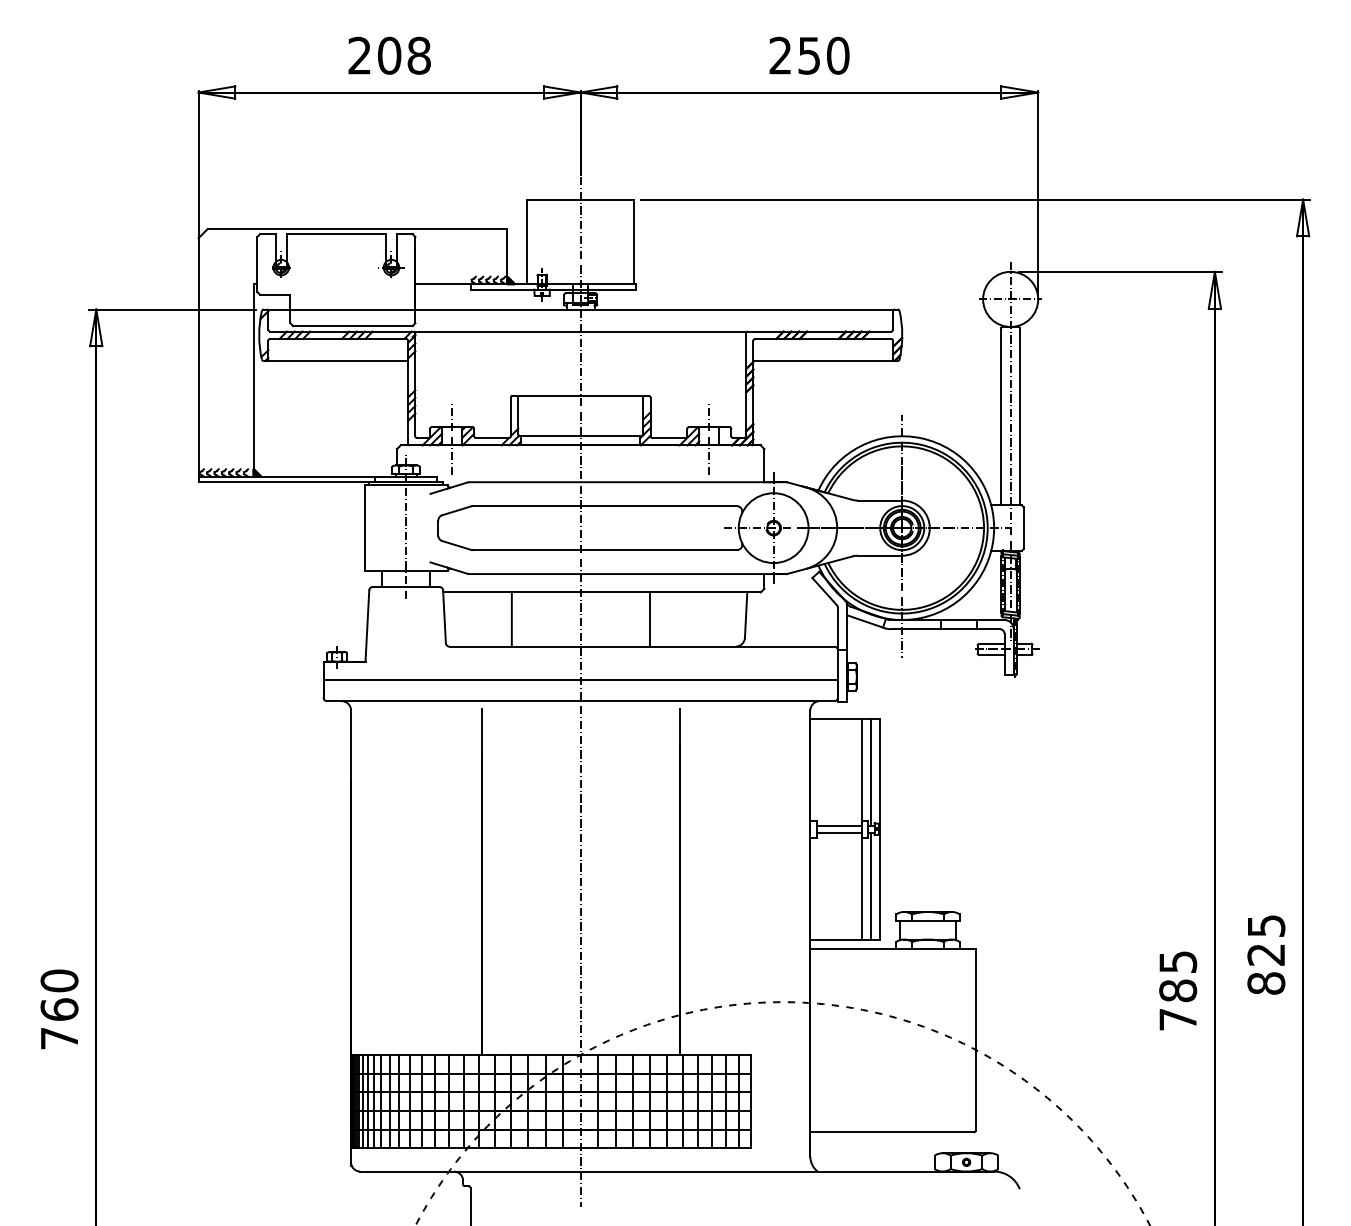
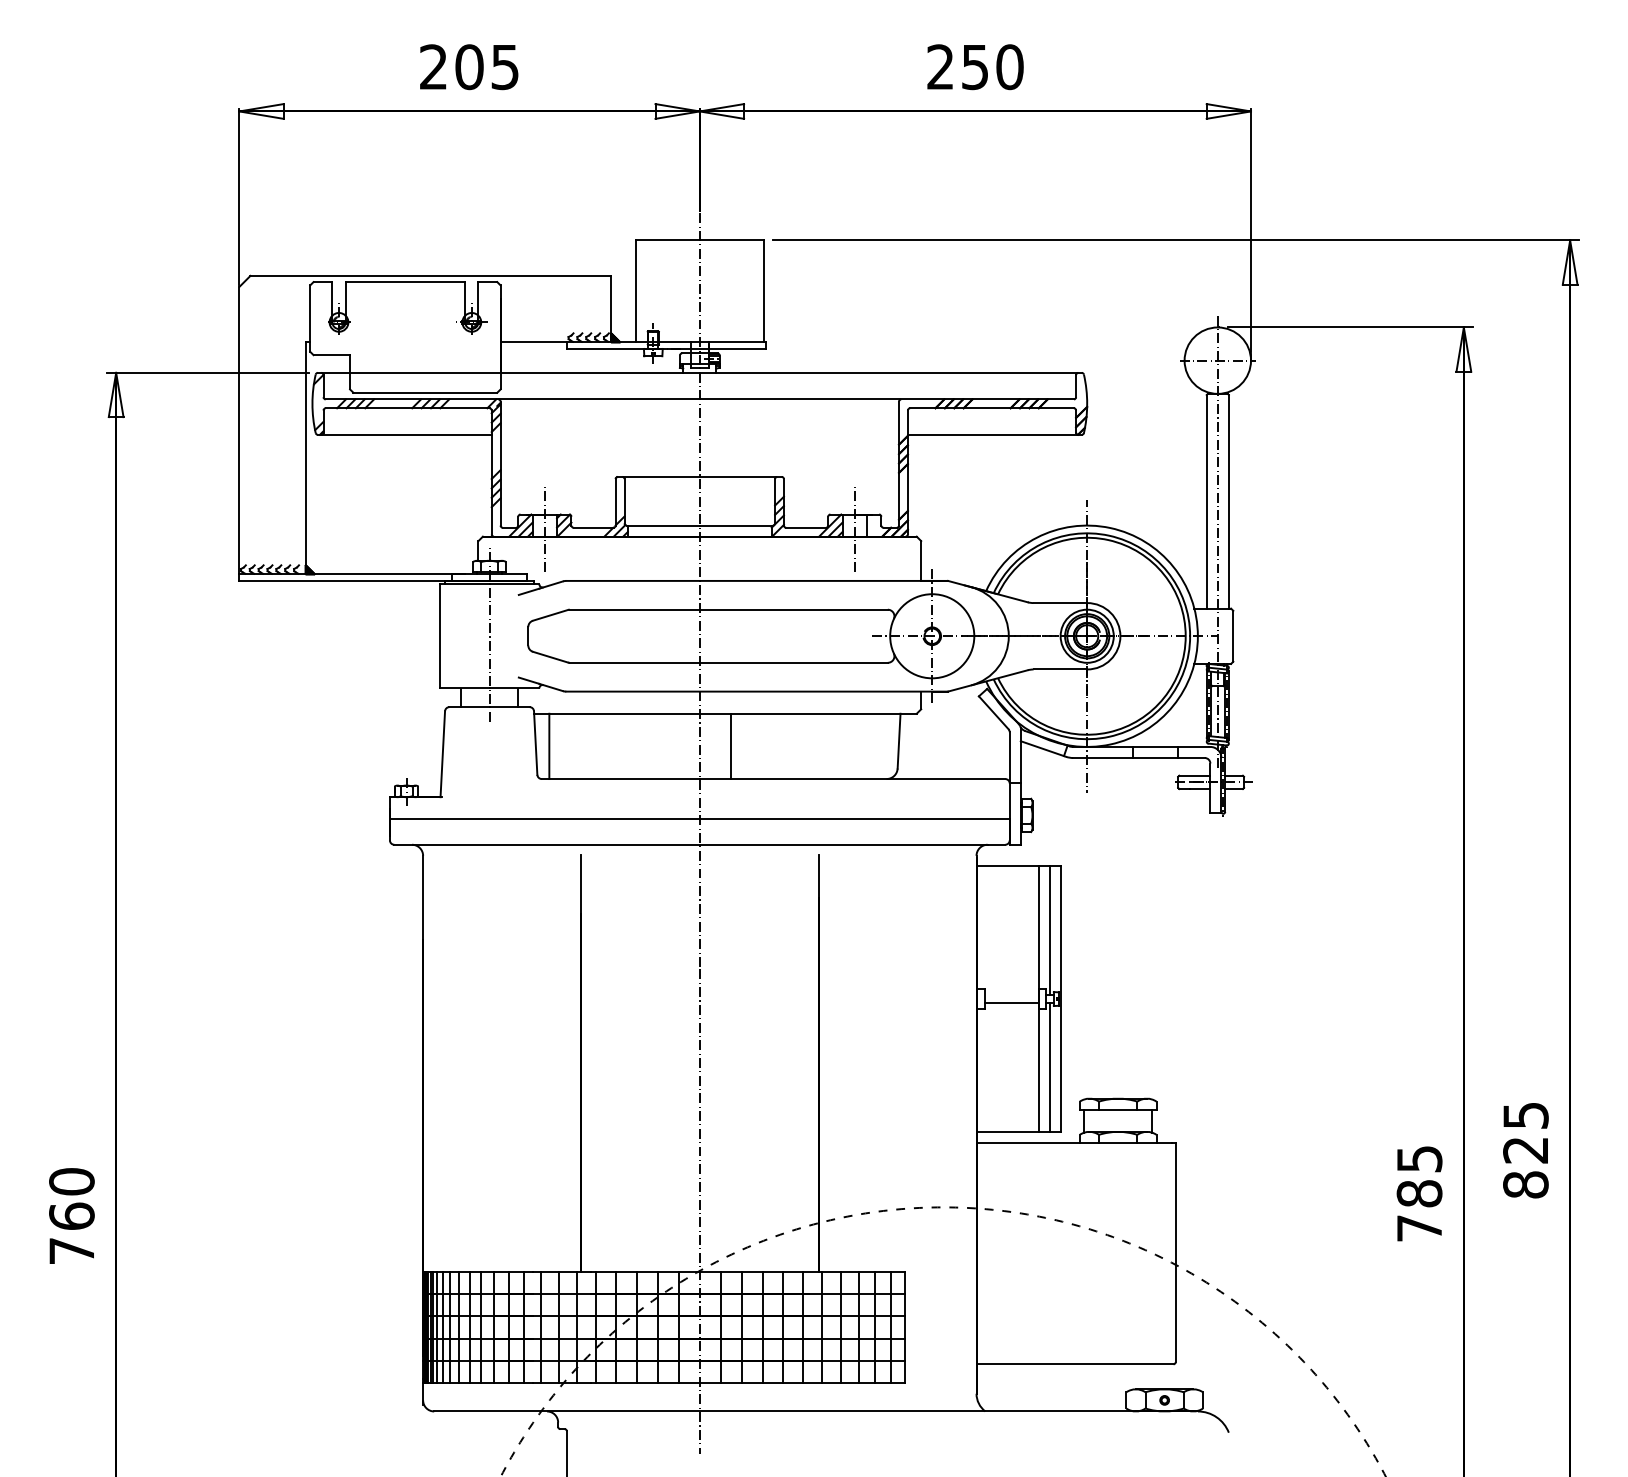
text: (418, 55) -> (504, 66), 208 -> 205
line: (511, 619) -> (548, 746), moved
line: (649, 619) -> (730, 746), moved
line: (839, 825) -> (1011, 994), removed

